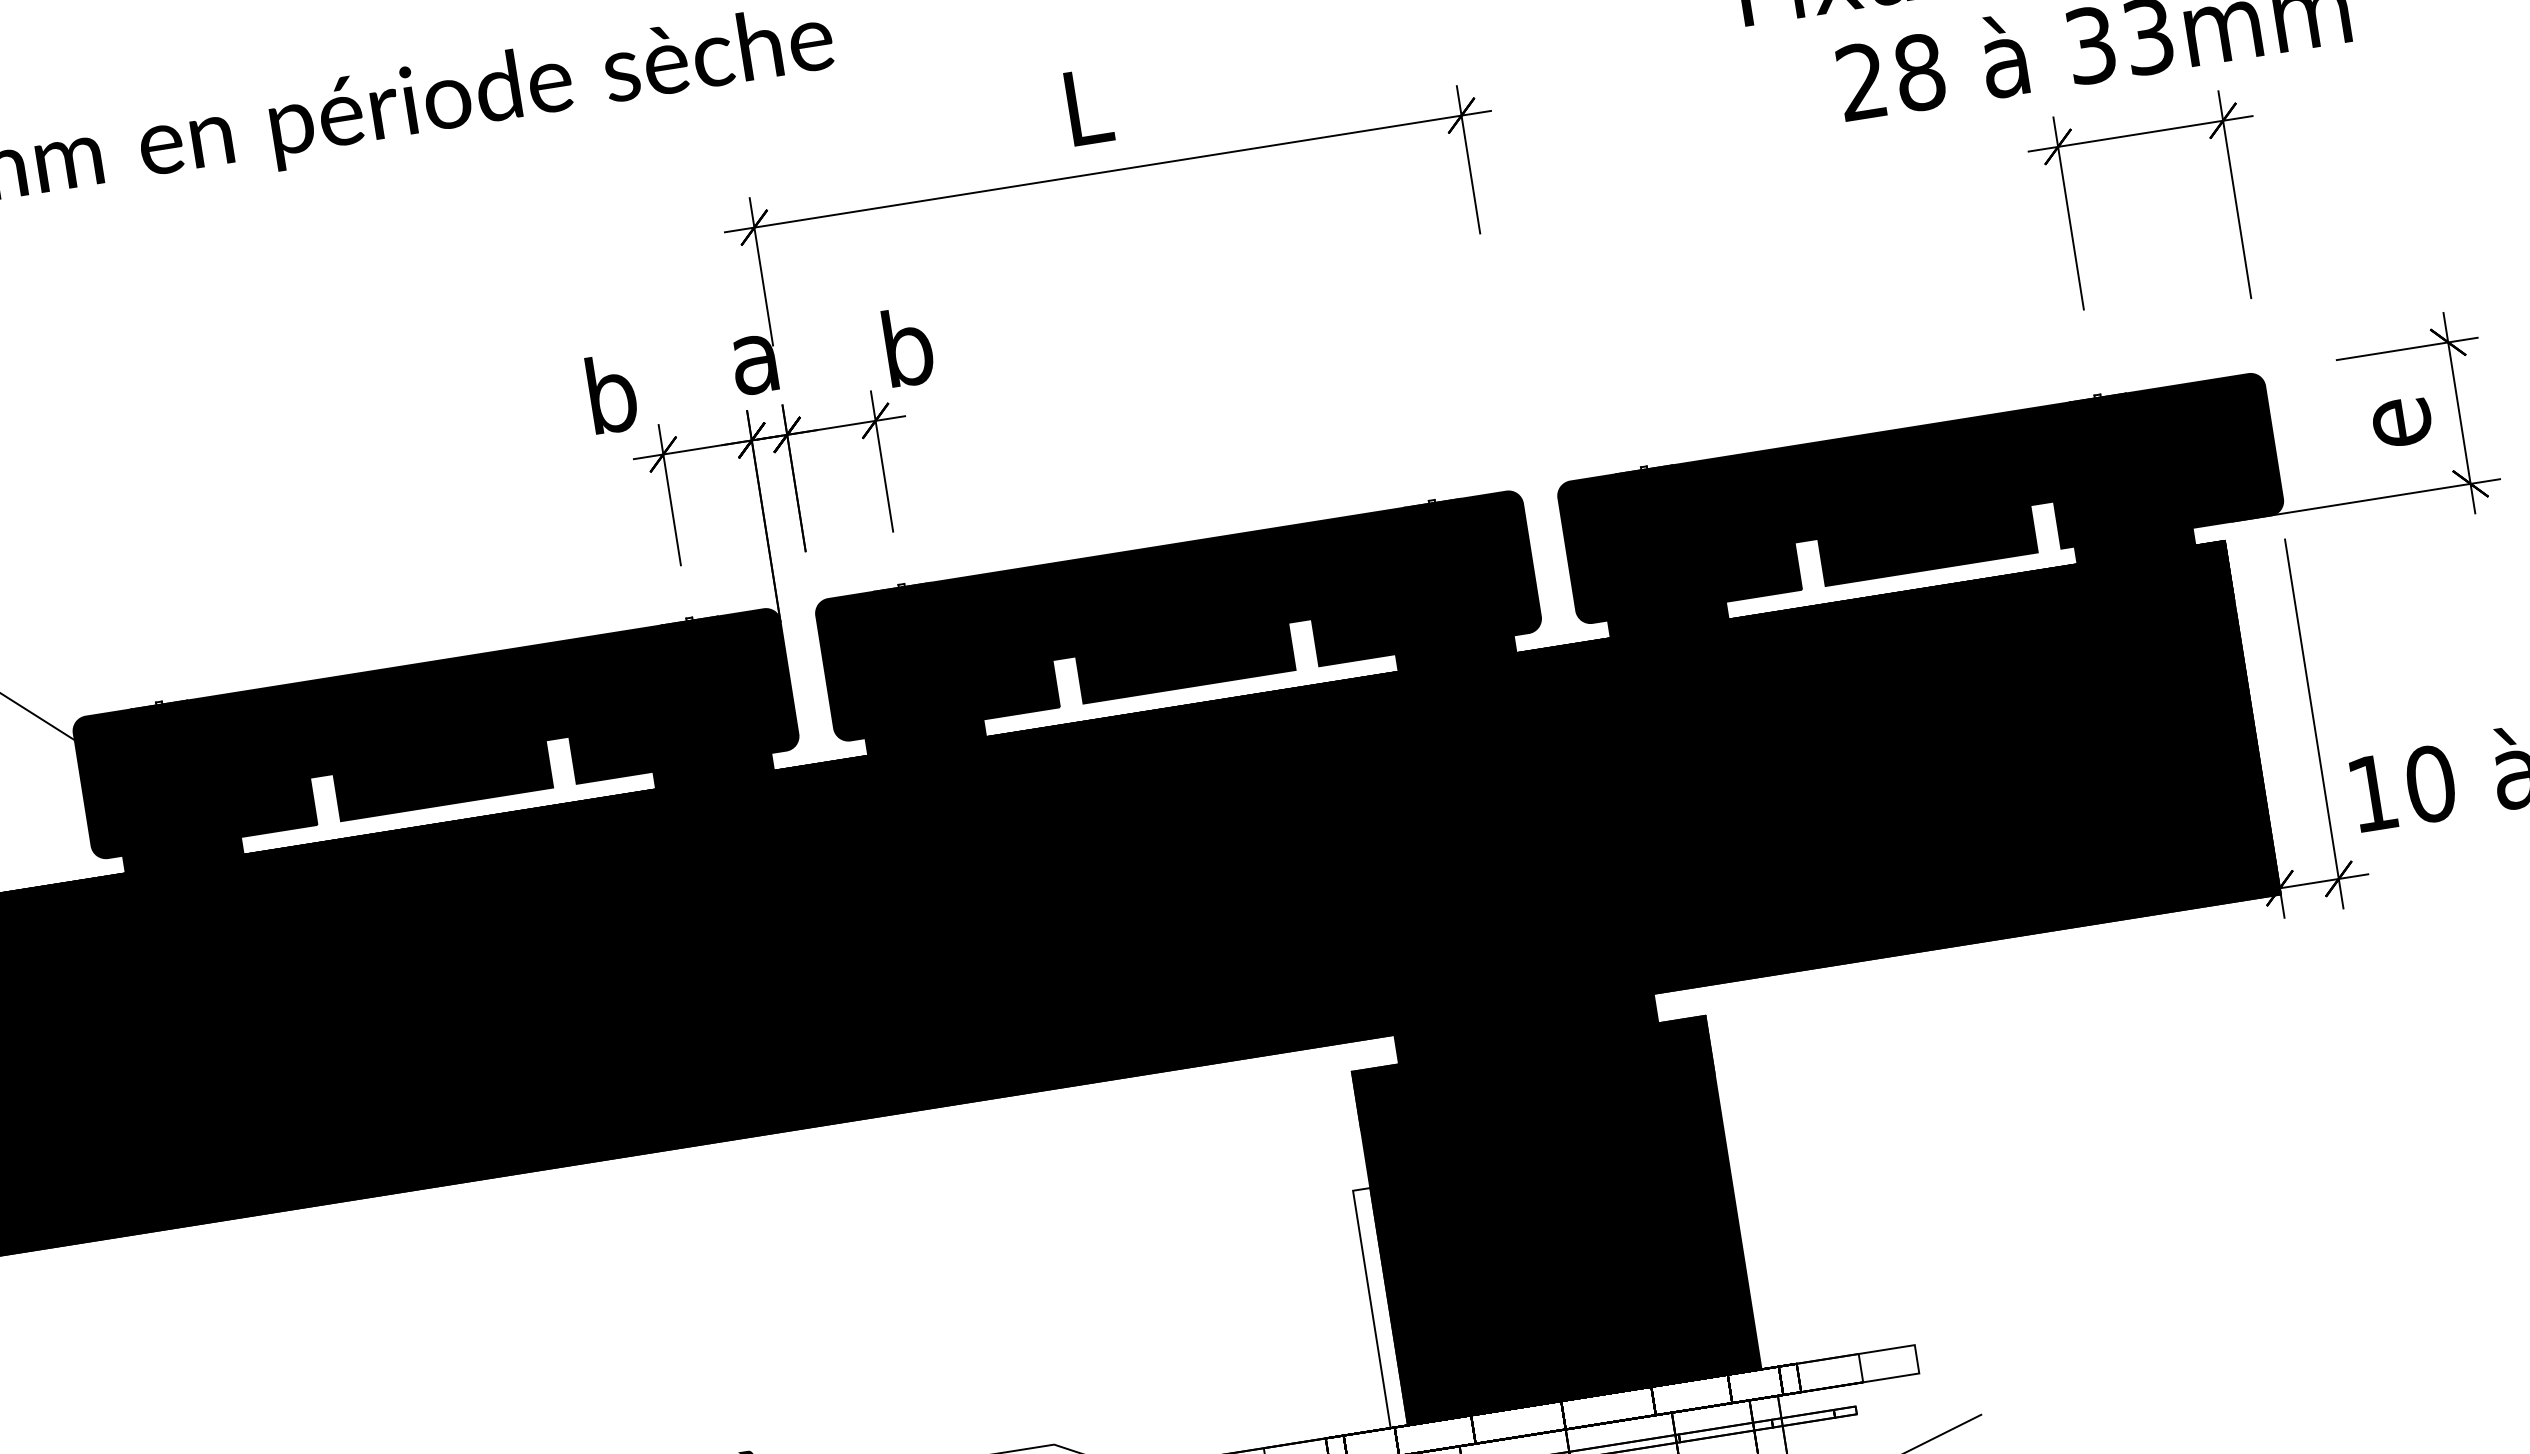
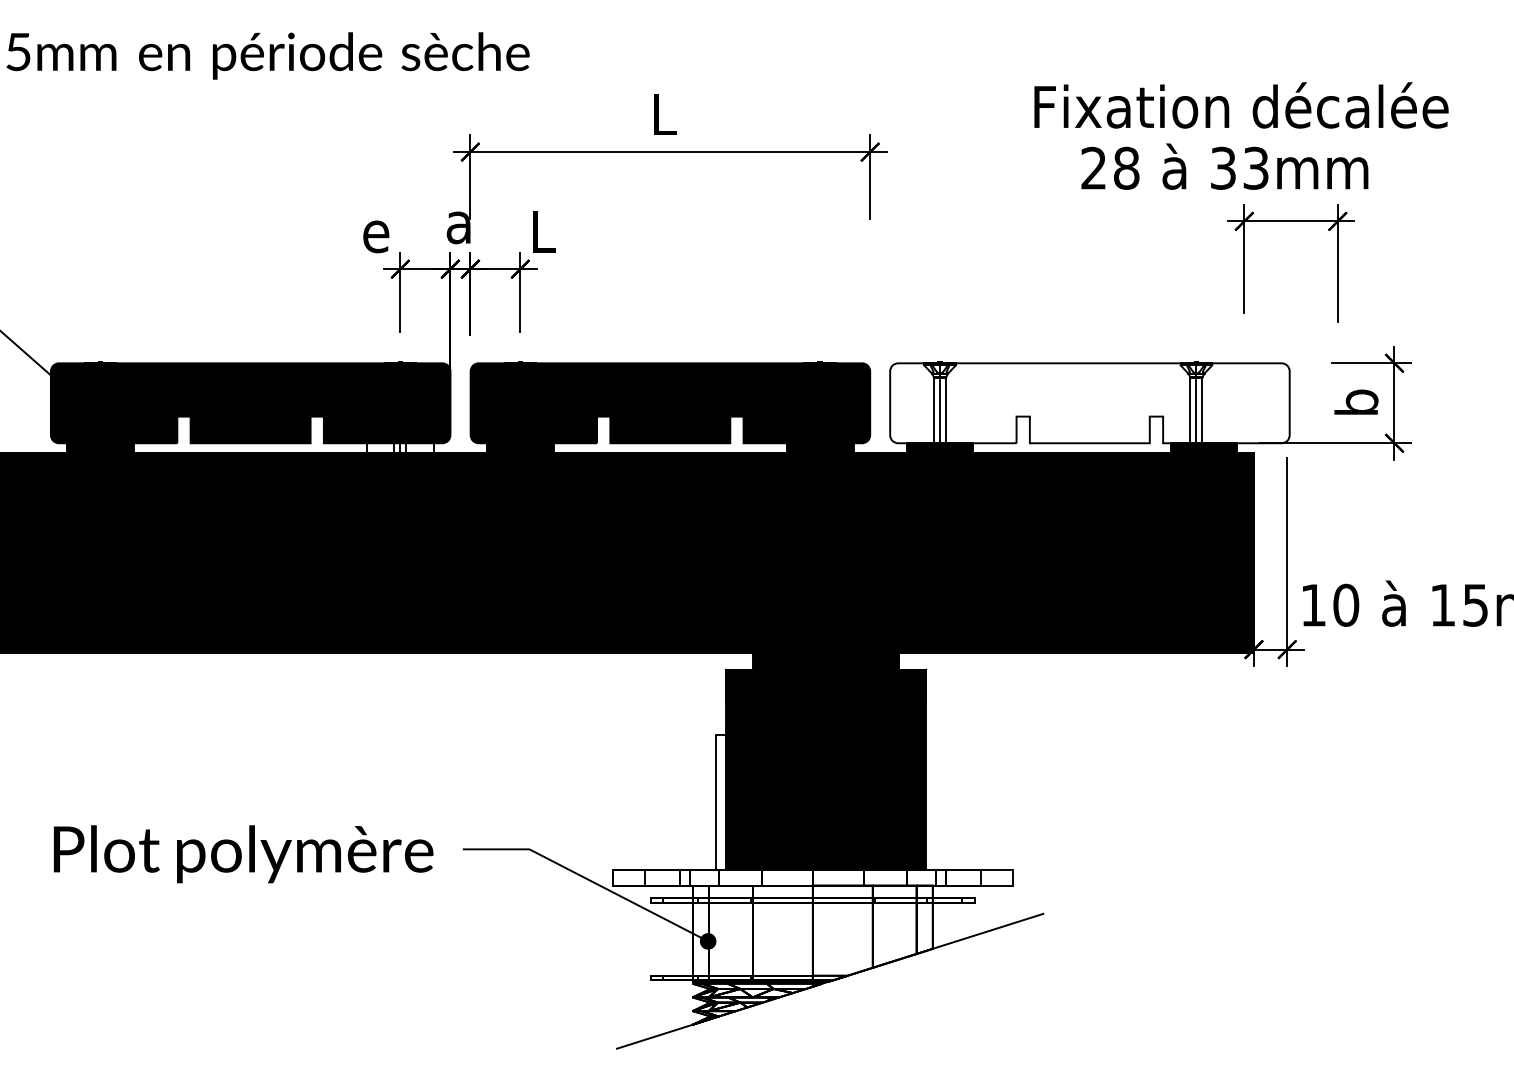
part: (2139, 134) -> (1290, 221), moved
text: (907, 347) -> (544, 231), b -> L
text: (610, 394) -> (376, 231), b -> e
text: (2392, 422) -> (1356, 402), e -> b
fill: (1919, 498) -> (1089, 403), removed
fill: (713, 771) -> (400, 448), removed

